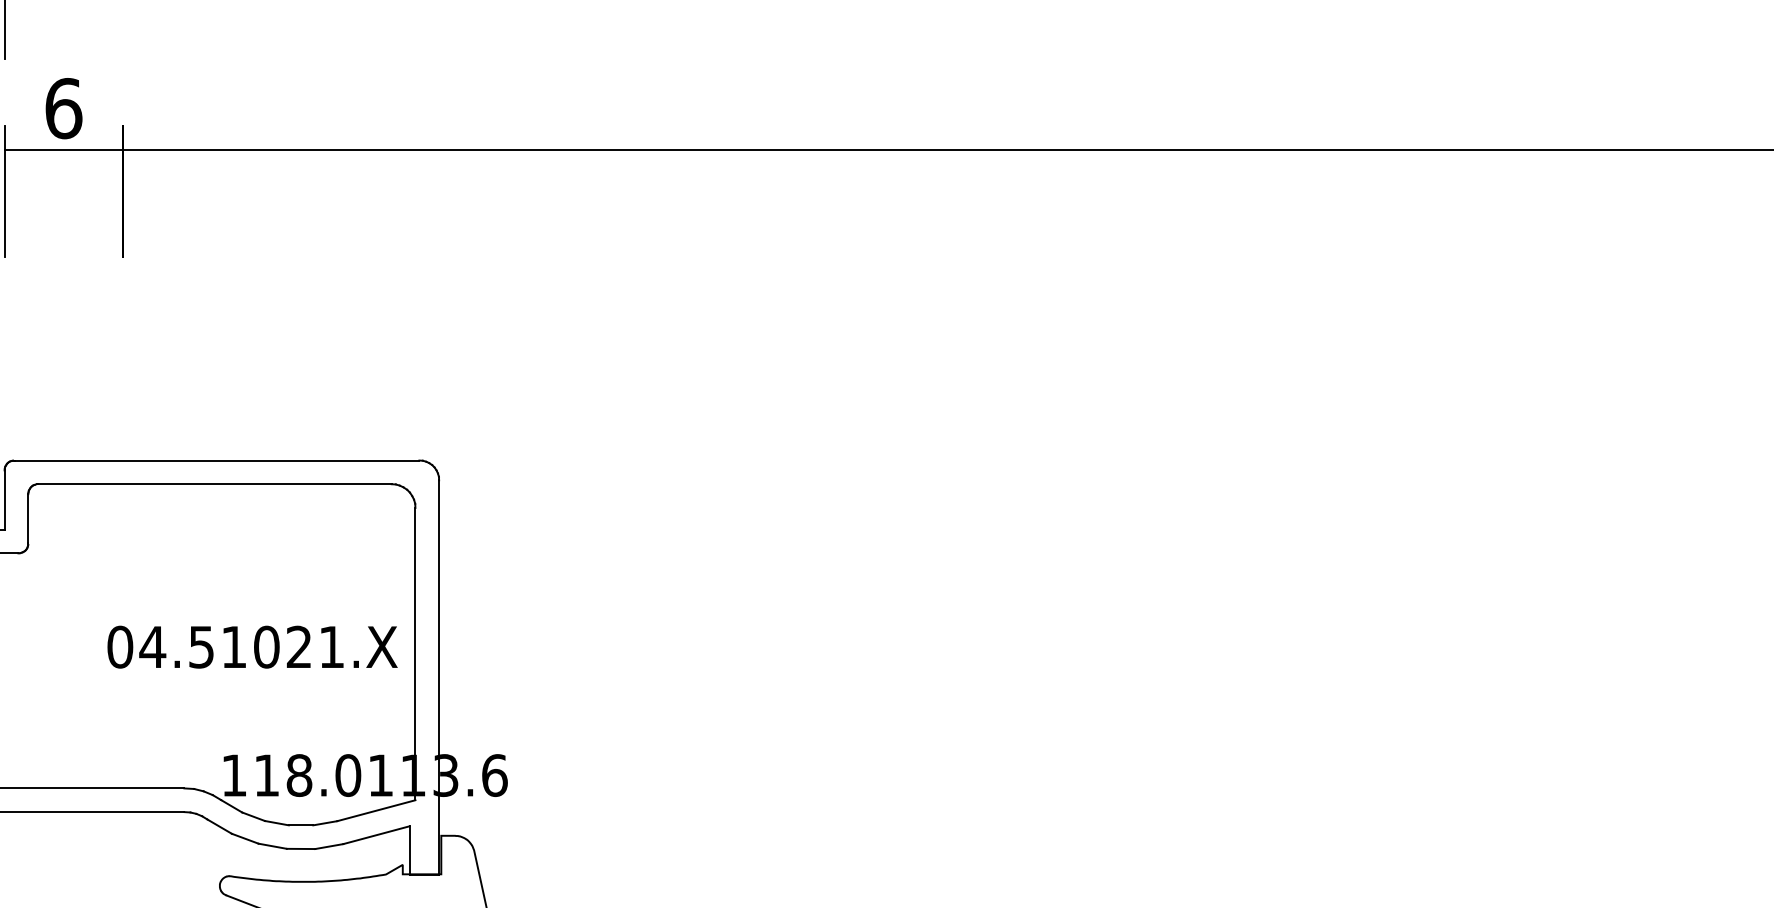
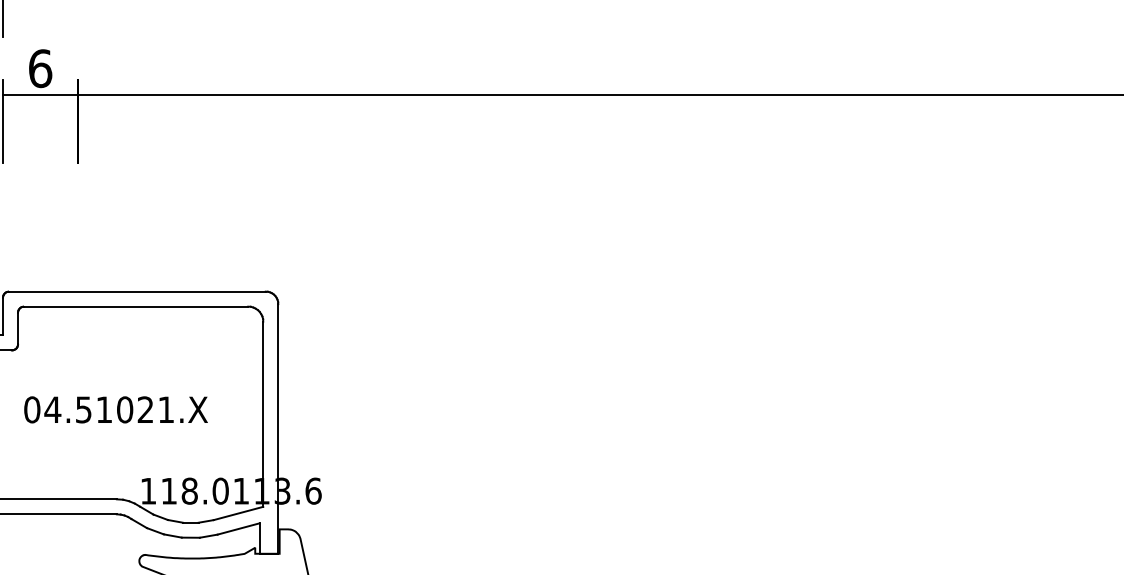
text: (251, 646) -> (115, 409), moved

